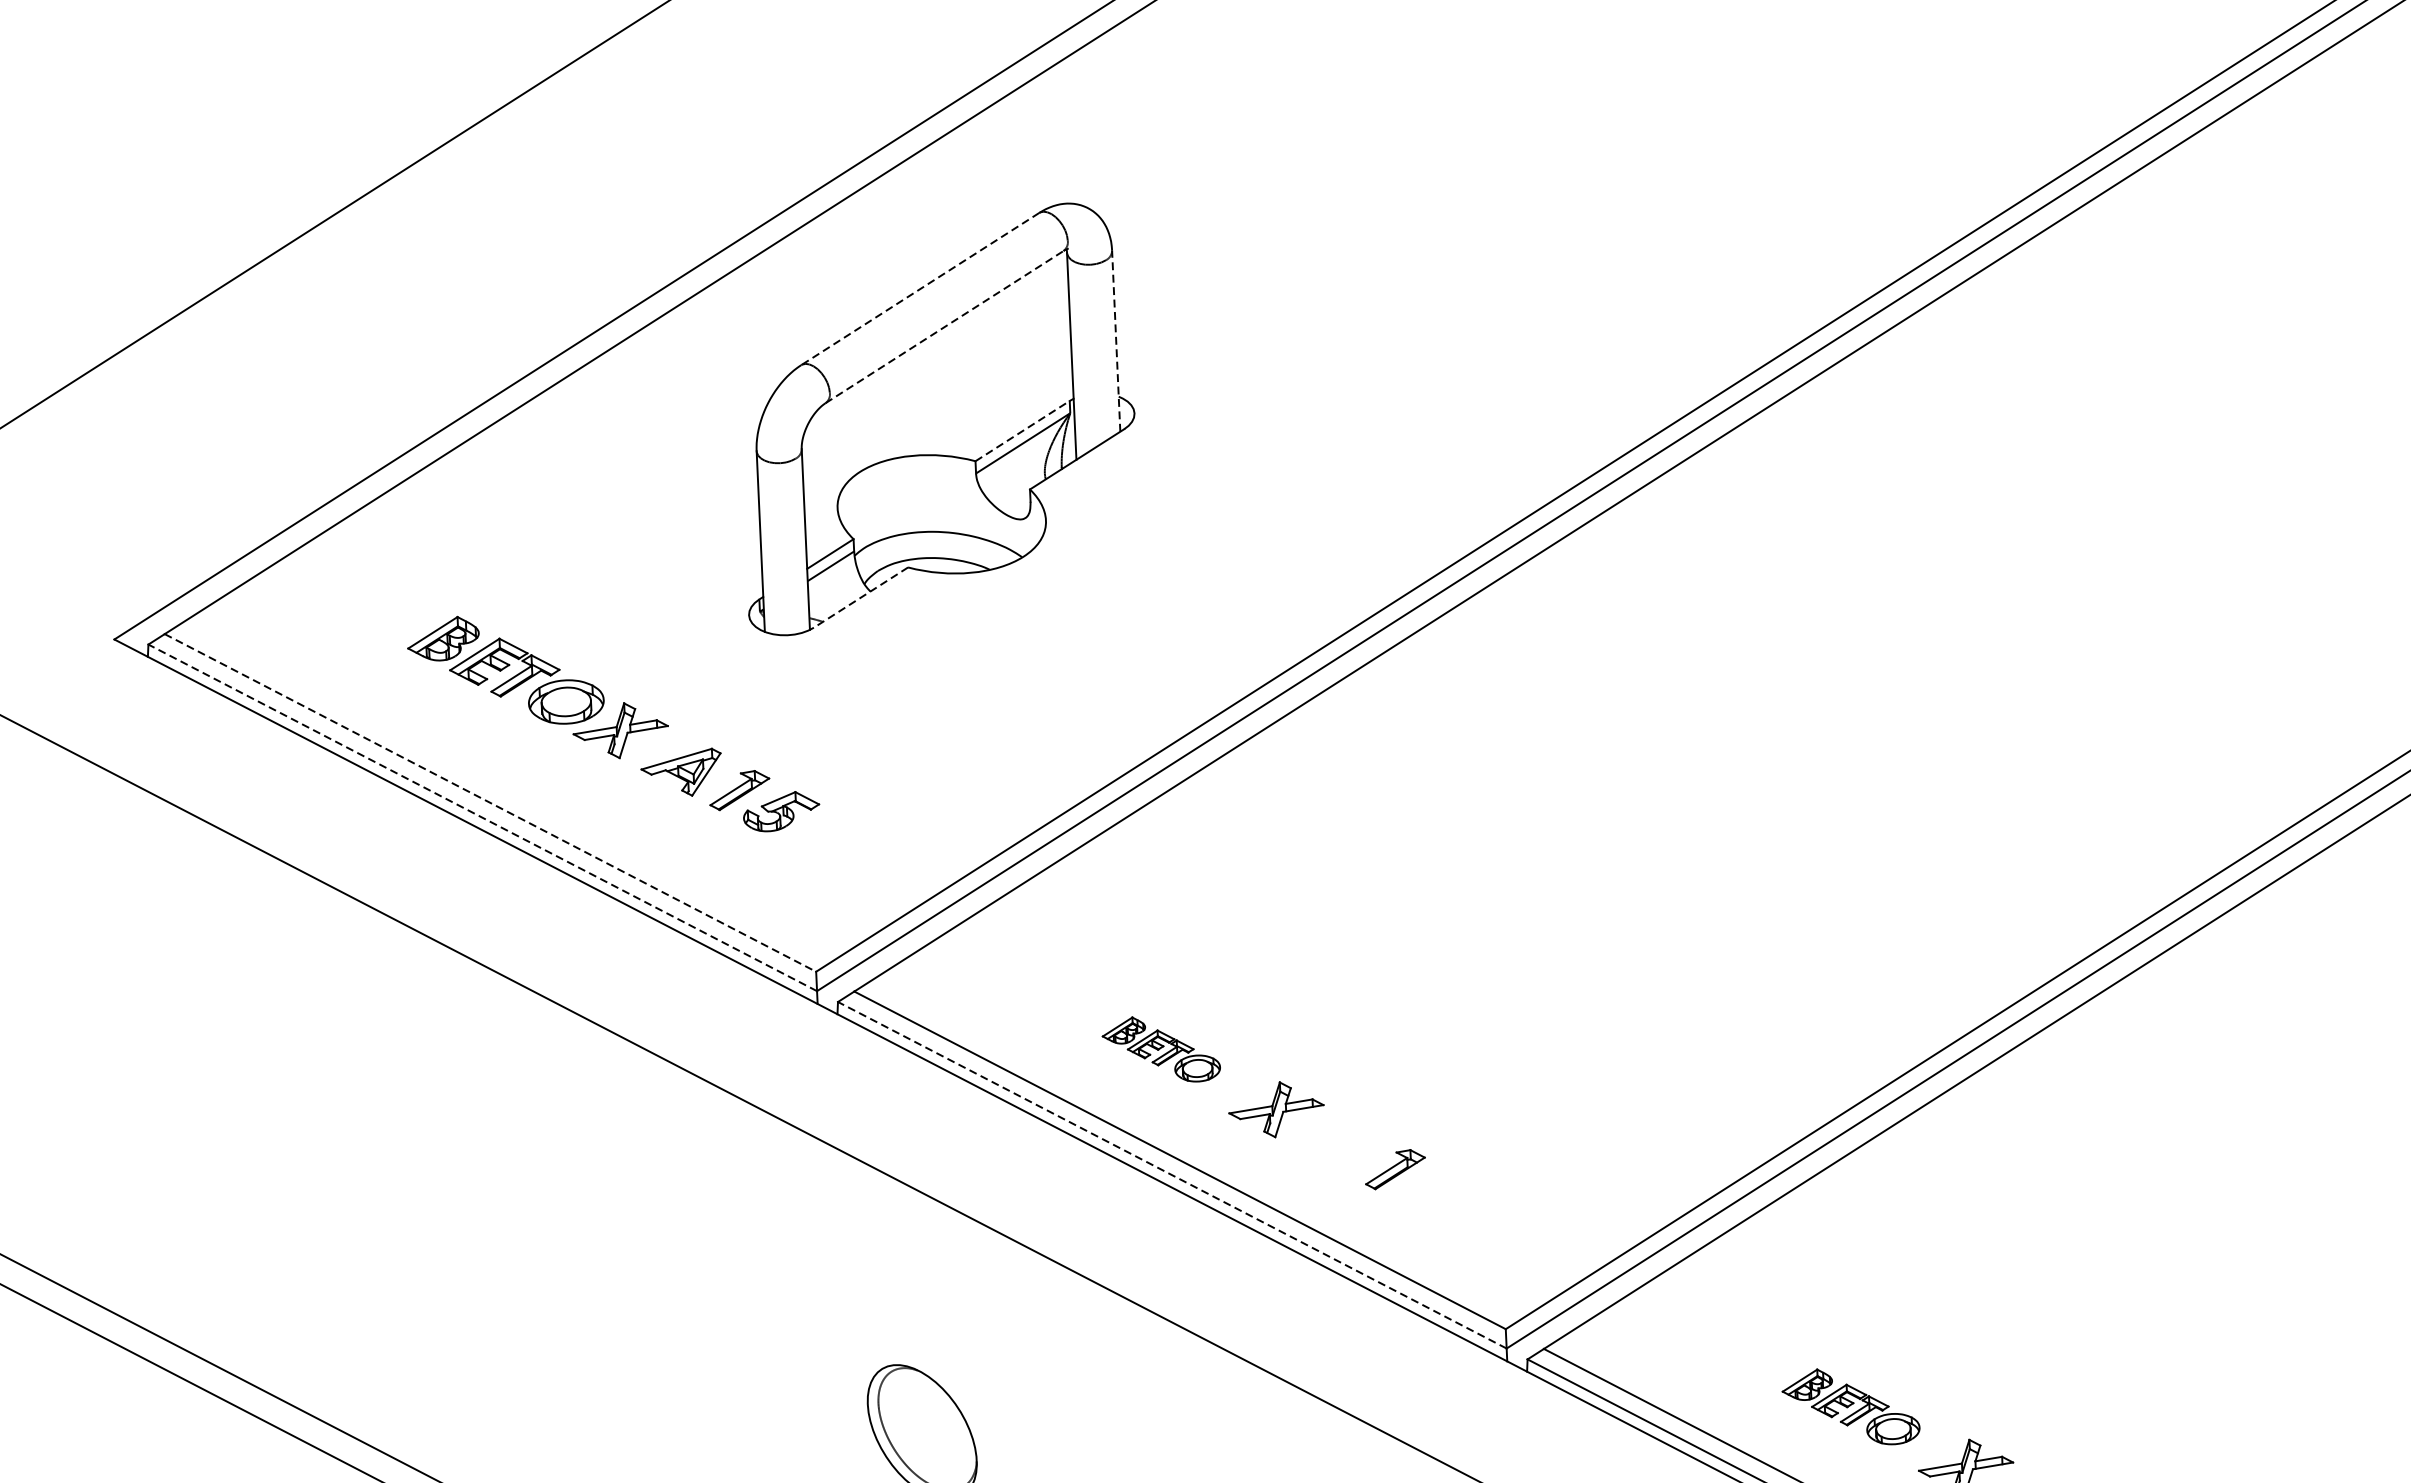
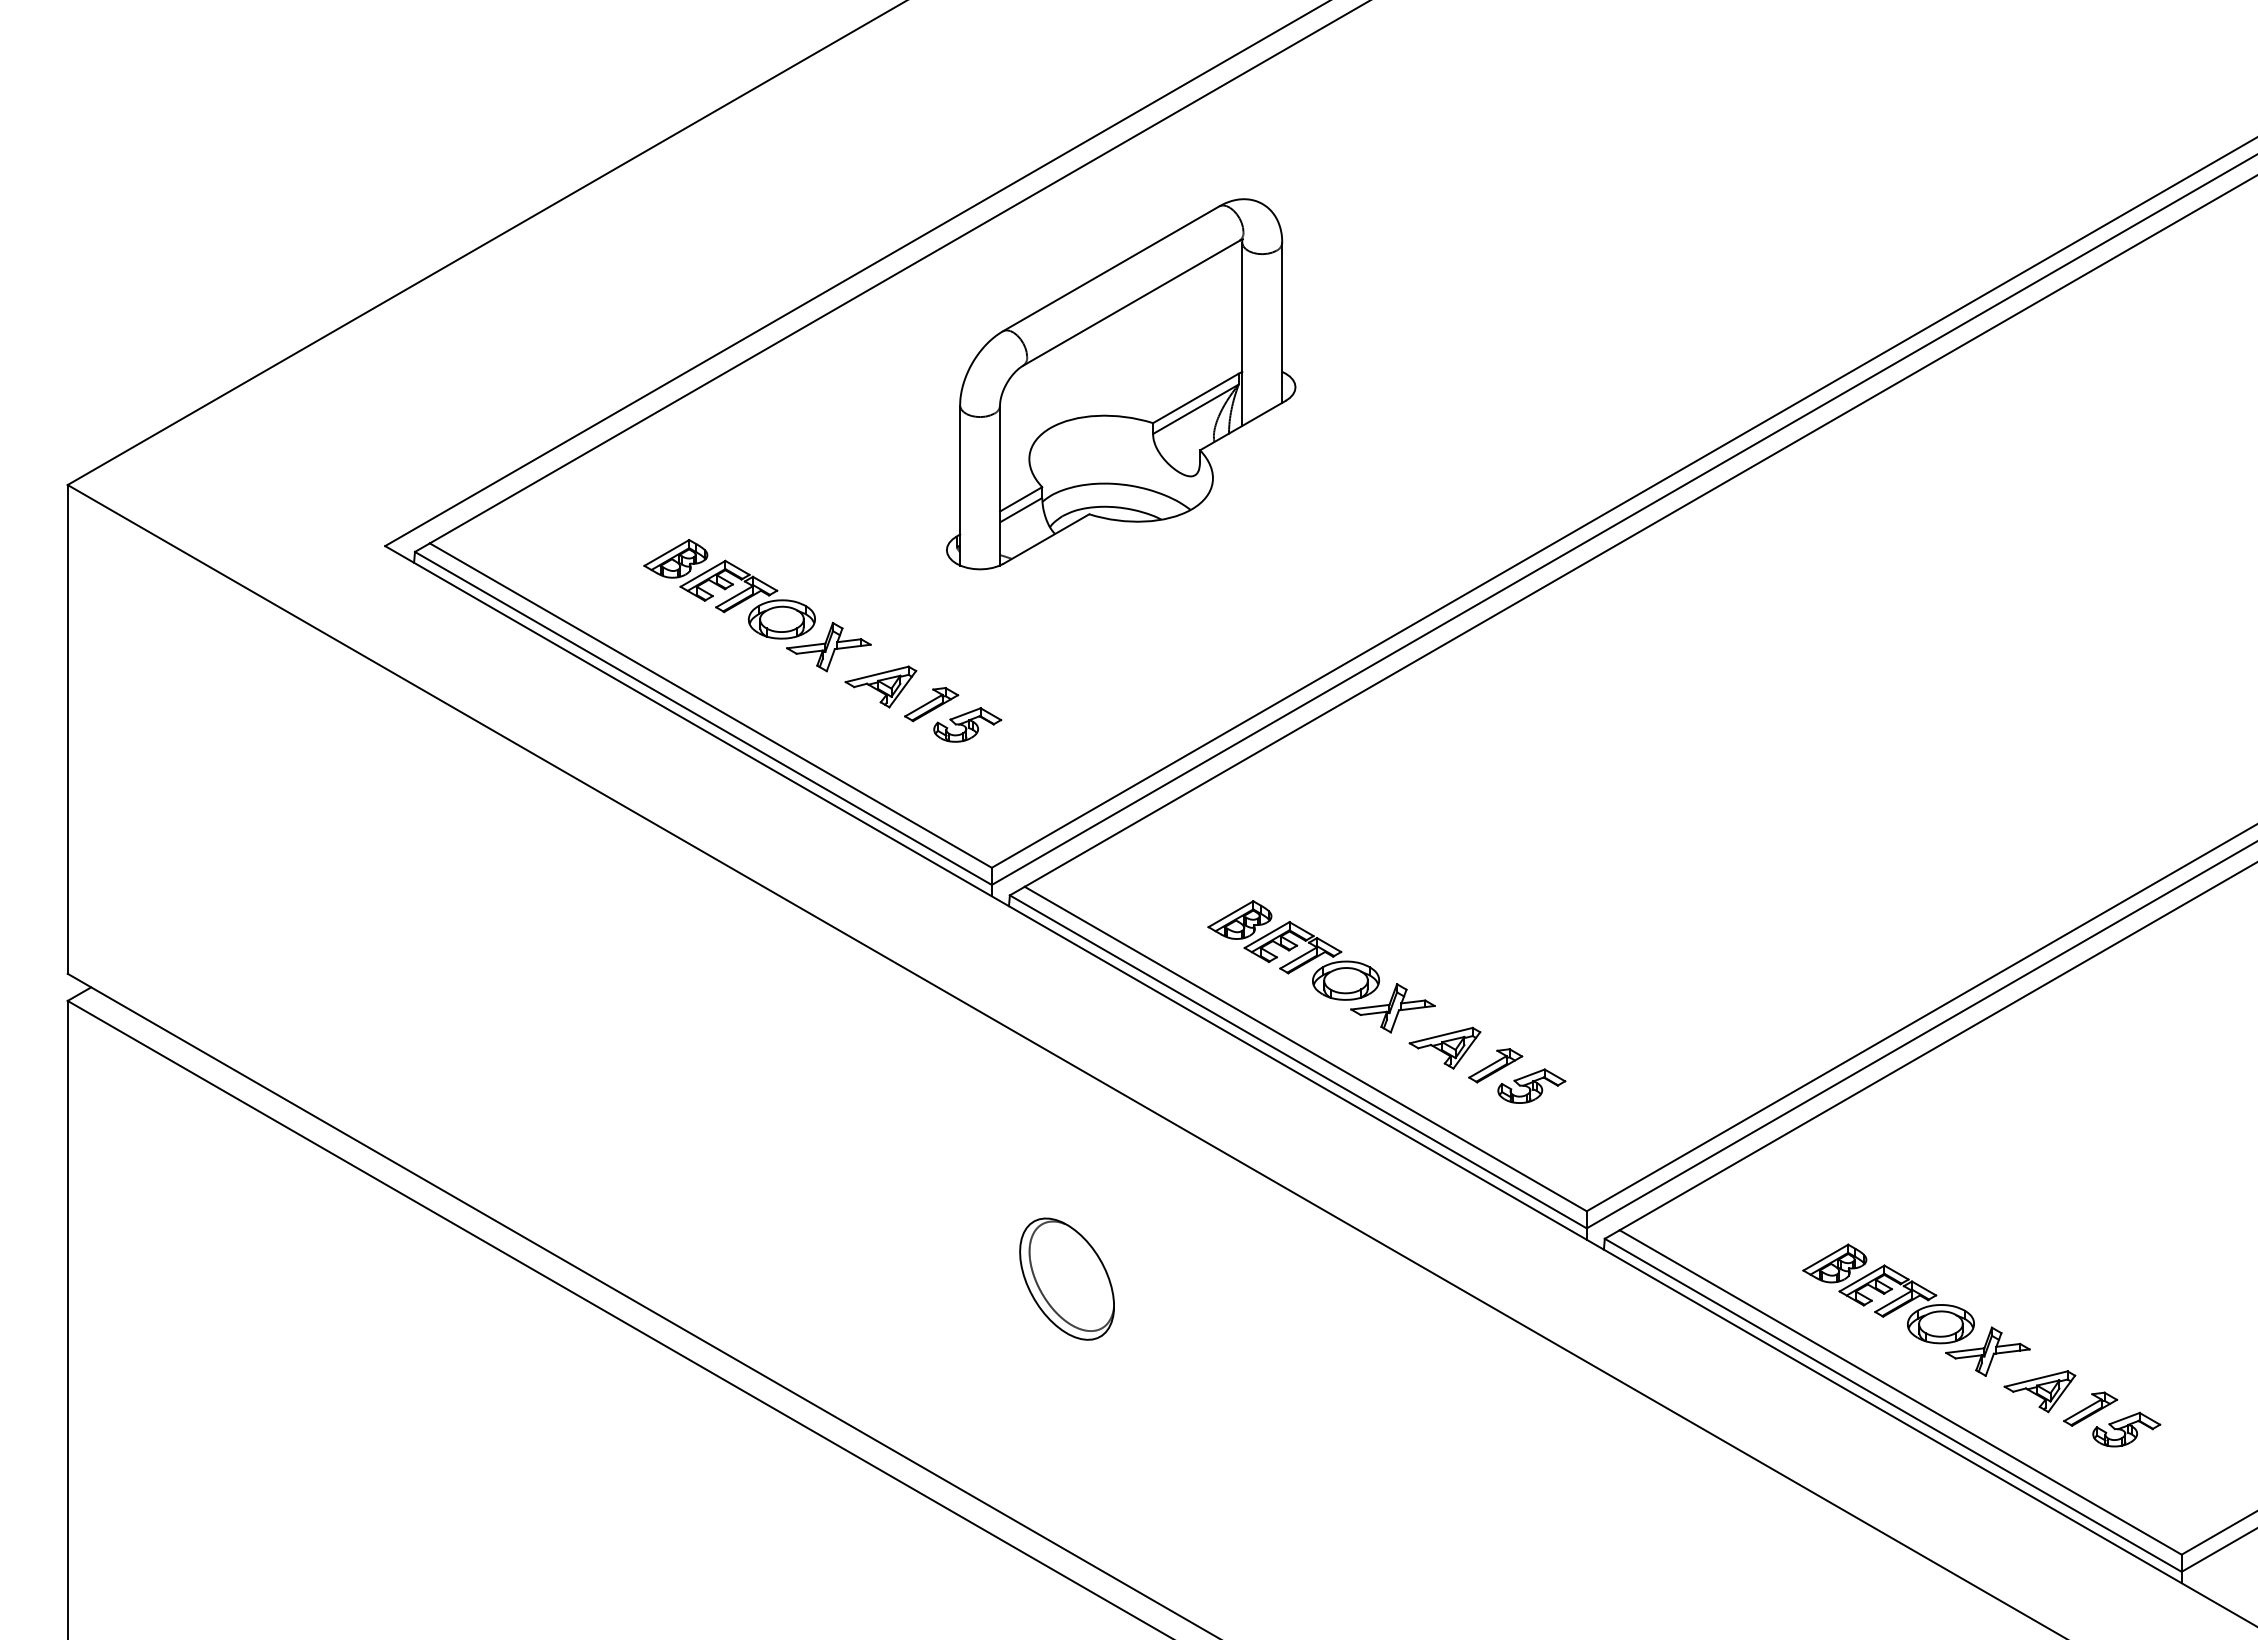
line: (920, 288) -> (1111, 268), dashed -> solid
line: (944, 327) -> (1131, 303), dashed -> solid
line: (1116, 340) -> (1282, 322), dashed -> solid
line: (1023, 431) -> (1196, 398), dashed -> solid
line: (861, 598) -> (1046, 539), dashed -> solid
line: (491, 802) -> (711, 705), dashed -> solid
line: (482, 817) -> (703, 718), dashed -> solid
part: (1161, 1049) -> (1293, 950), size x1.67
part: (1336, 1151) -> (1444, 1047), added
line: (1171, 1174) -> (1297, 1061), dashed -> solid
part: (1436, 1189) -> (1531, 1085), added
part: (1850, 1406) -> (1888, 1293), size x1.43

